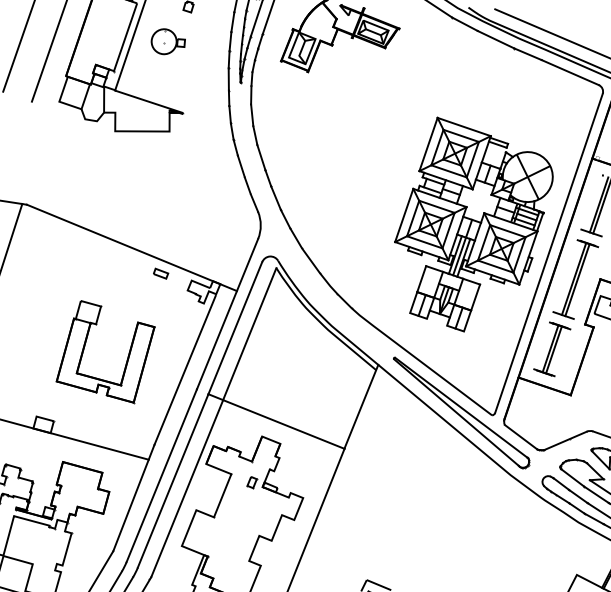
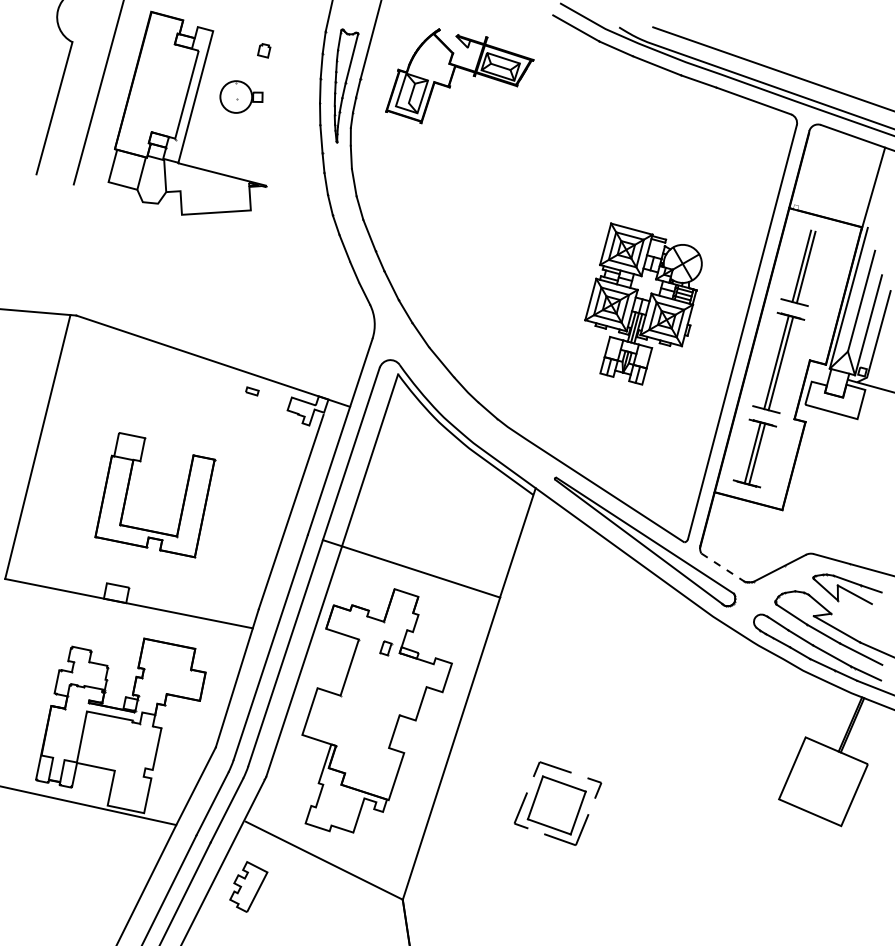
part: (472, 225) -> (643, 303), size x0.6
part: (161, 273) -> (252, 391), size x0.7
part: (85, 346) -> (128, 490), moved
line: (521, 437) -> (723, 567), solid -> dashed

